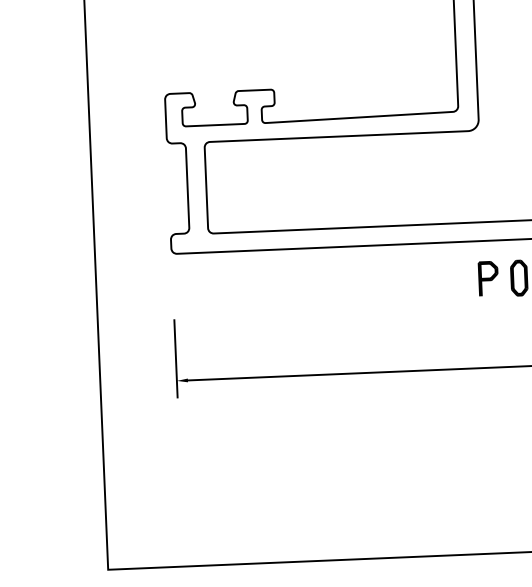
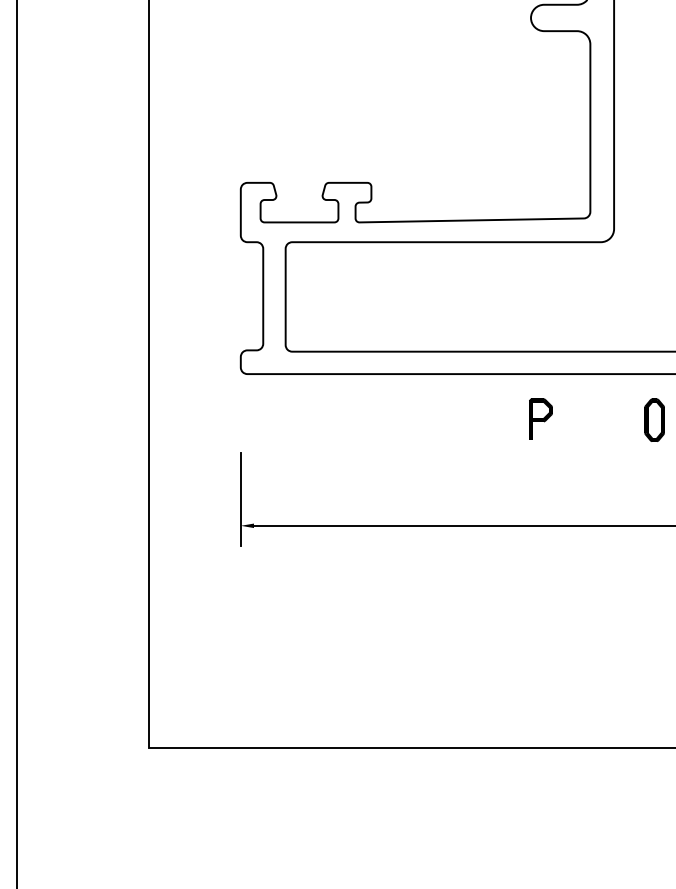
part: (488, 277) -> (540, 418), moved

